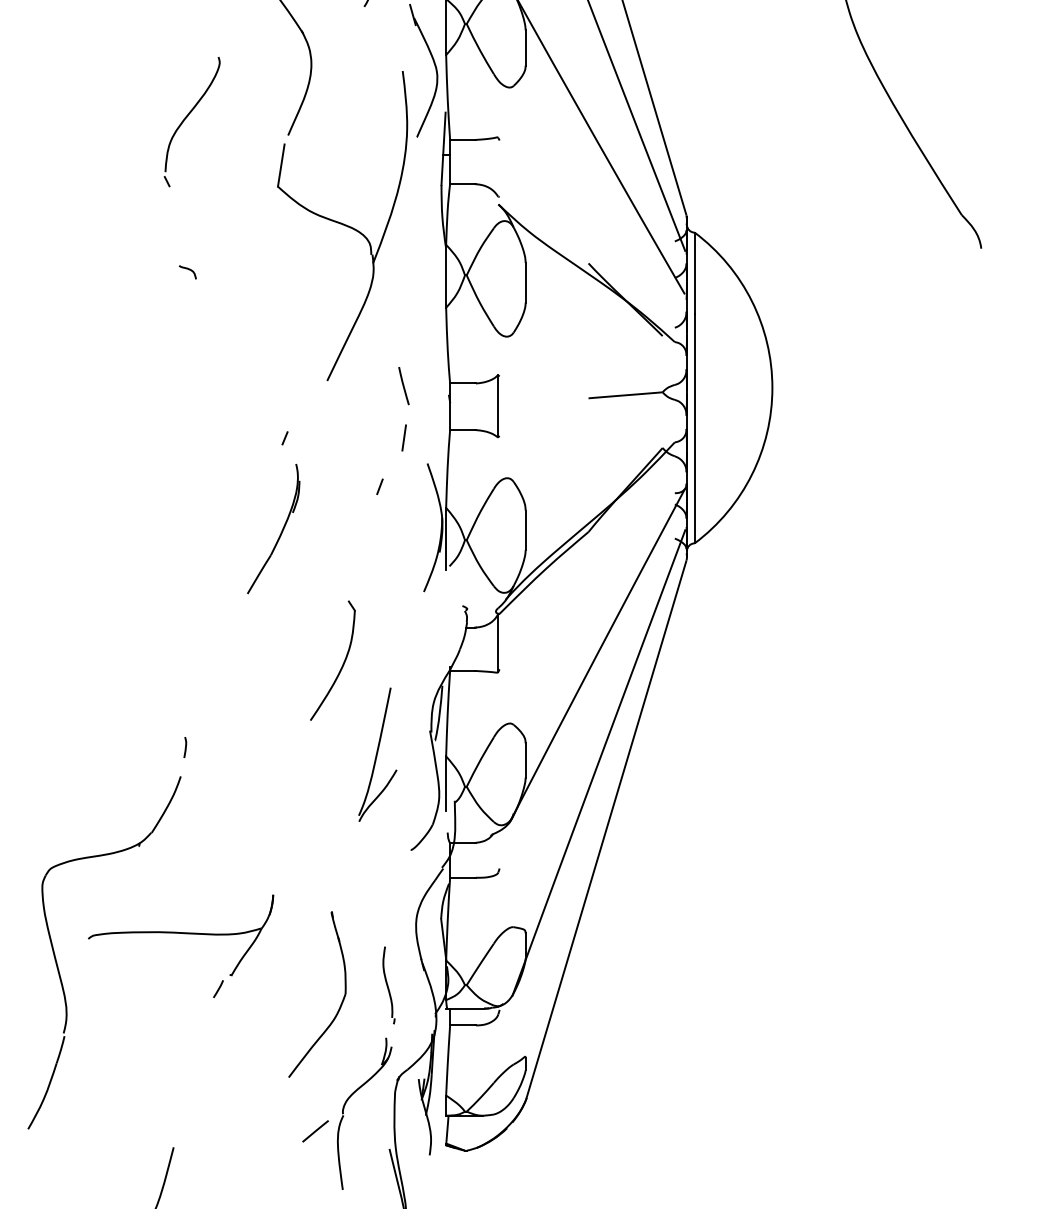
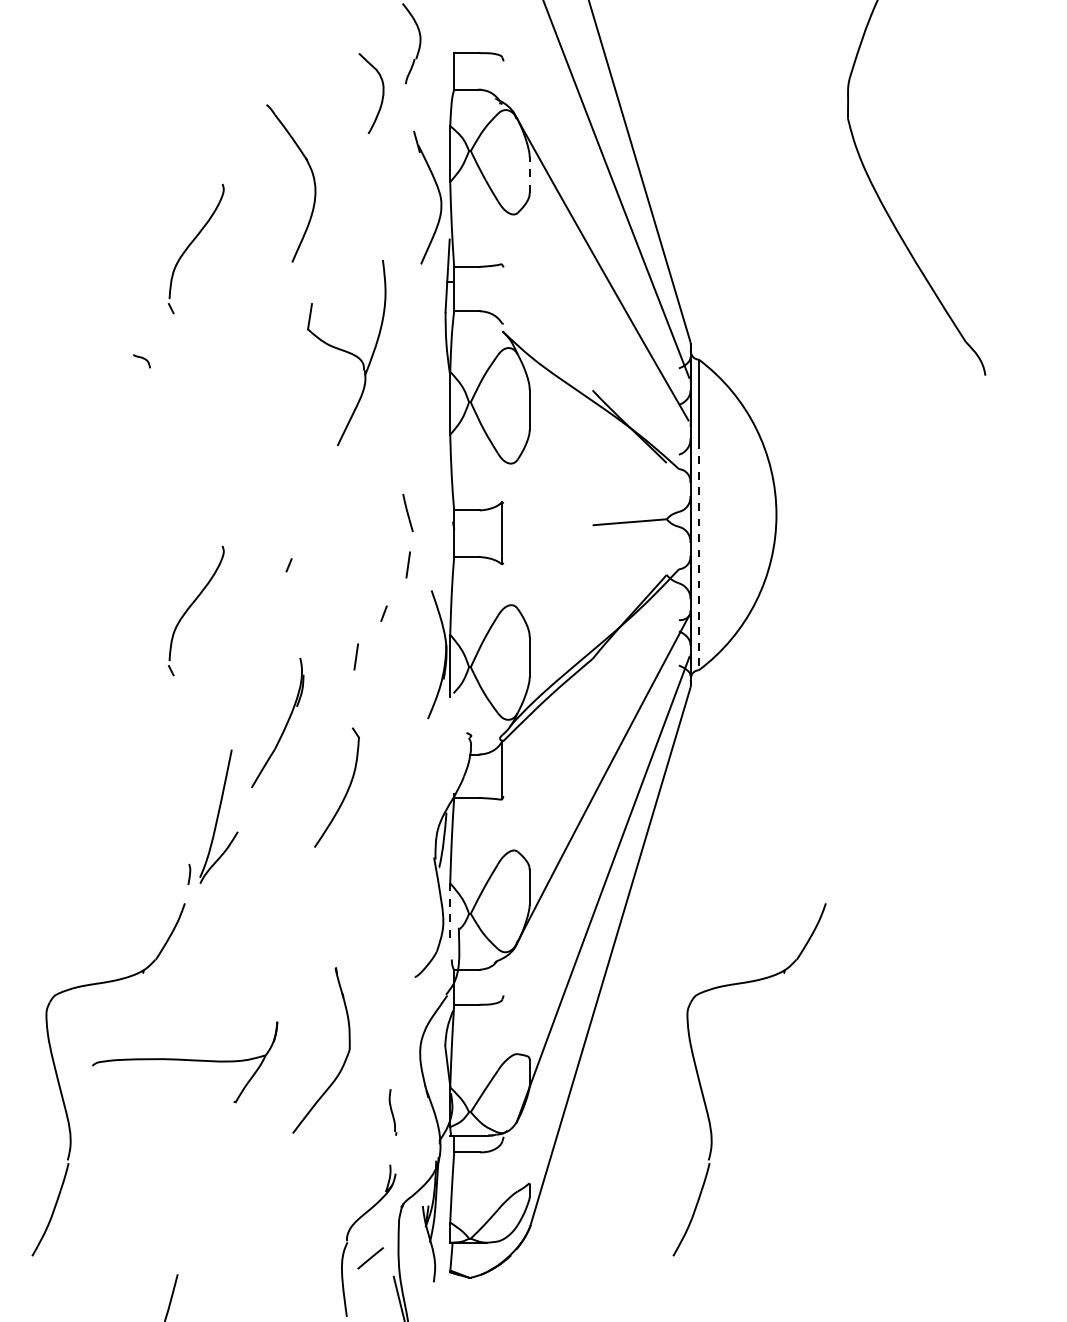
line: (525, 48) -> (529, 175), solid -> dashed
part: (342, 225) -> (346, 352), size x0.6
curve: (189, 270) -> (143, 359), moved
line: (694, 428) -> (698, 555), solid -> dashed
part: (191, 483) -> (195, 610), added
line: (351, 529) -> (355, 656), added
part: (280, 532) -> (284, 726), moved
part: (377, 754) -> (218, 816), moved
line: (446, 782) -> (450, 909), solid -> dashed
part: (699, 965) -> (703, 1092), added
part: (388, 985) -> (392, 1112), size x0.6
line: (218, 989) -> (222, 1116), removed
part: (341, 1001) -> (345, 1057), moved
line: (315, 1131) -> (370, 1258), moved

